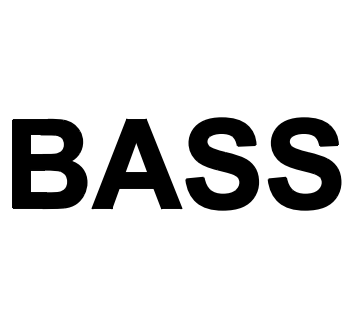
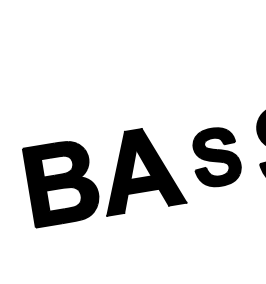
part: (221, 163) -> (215, 156), size x0.7

